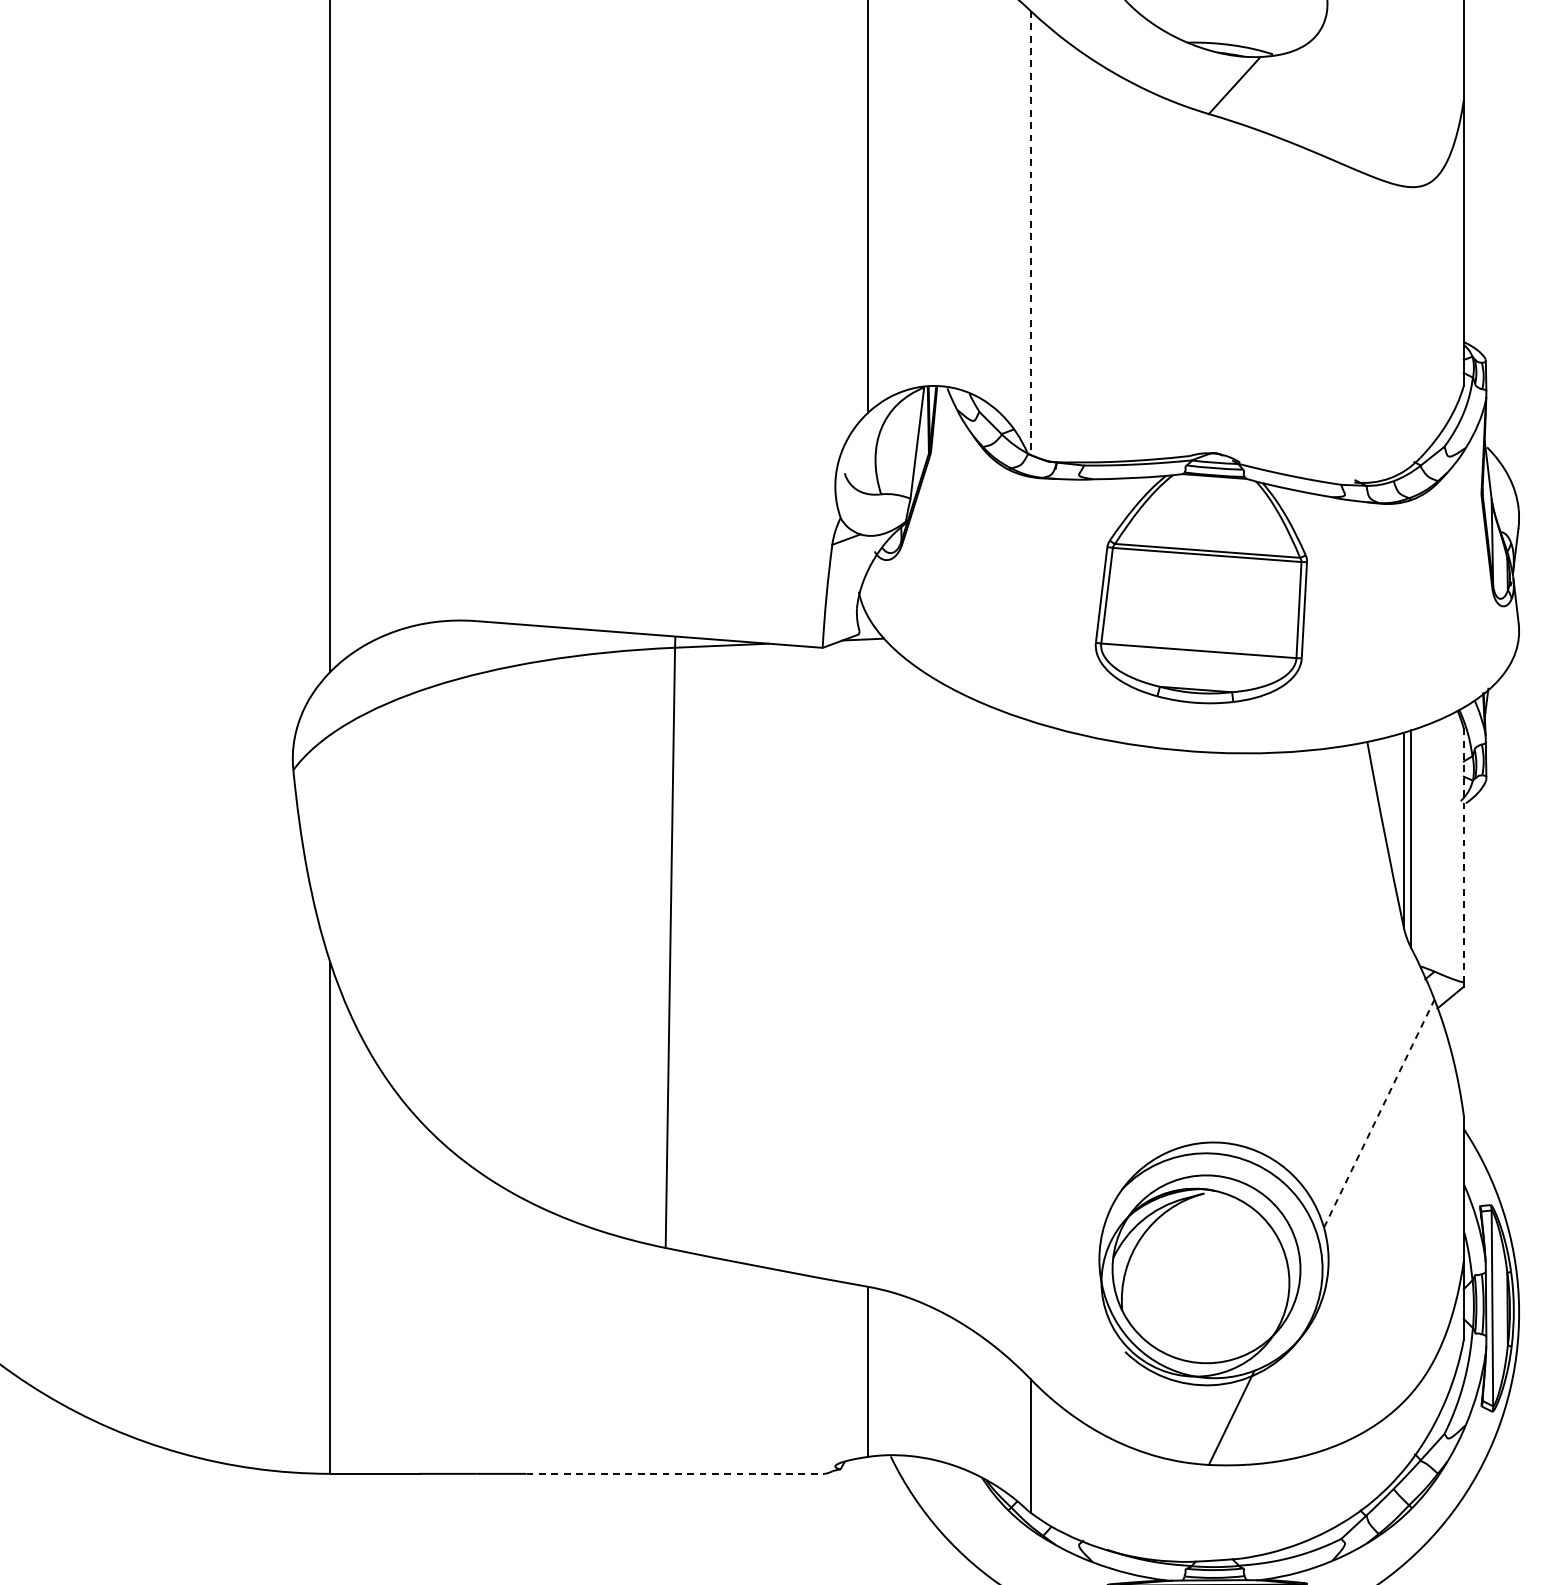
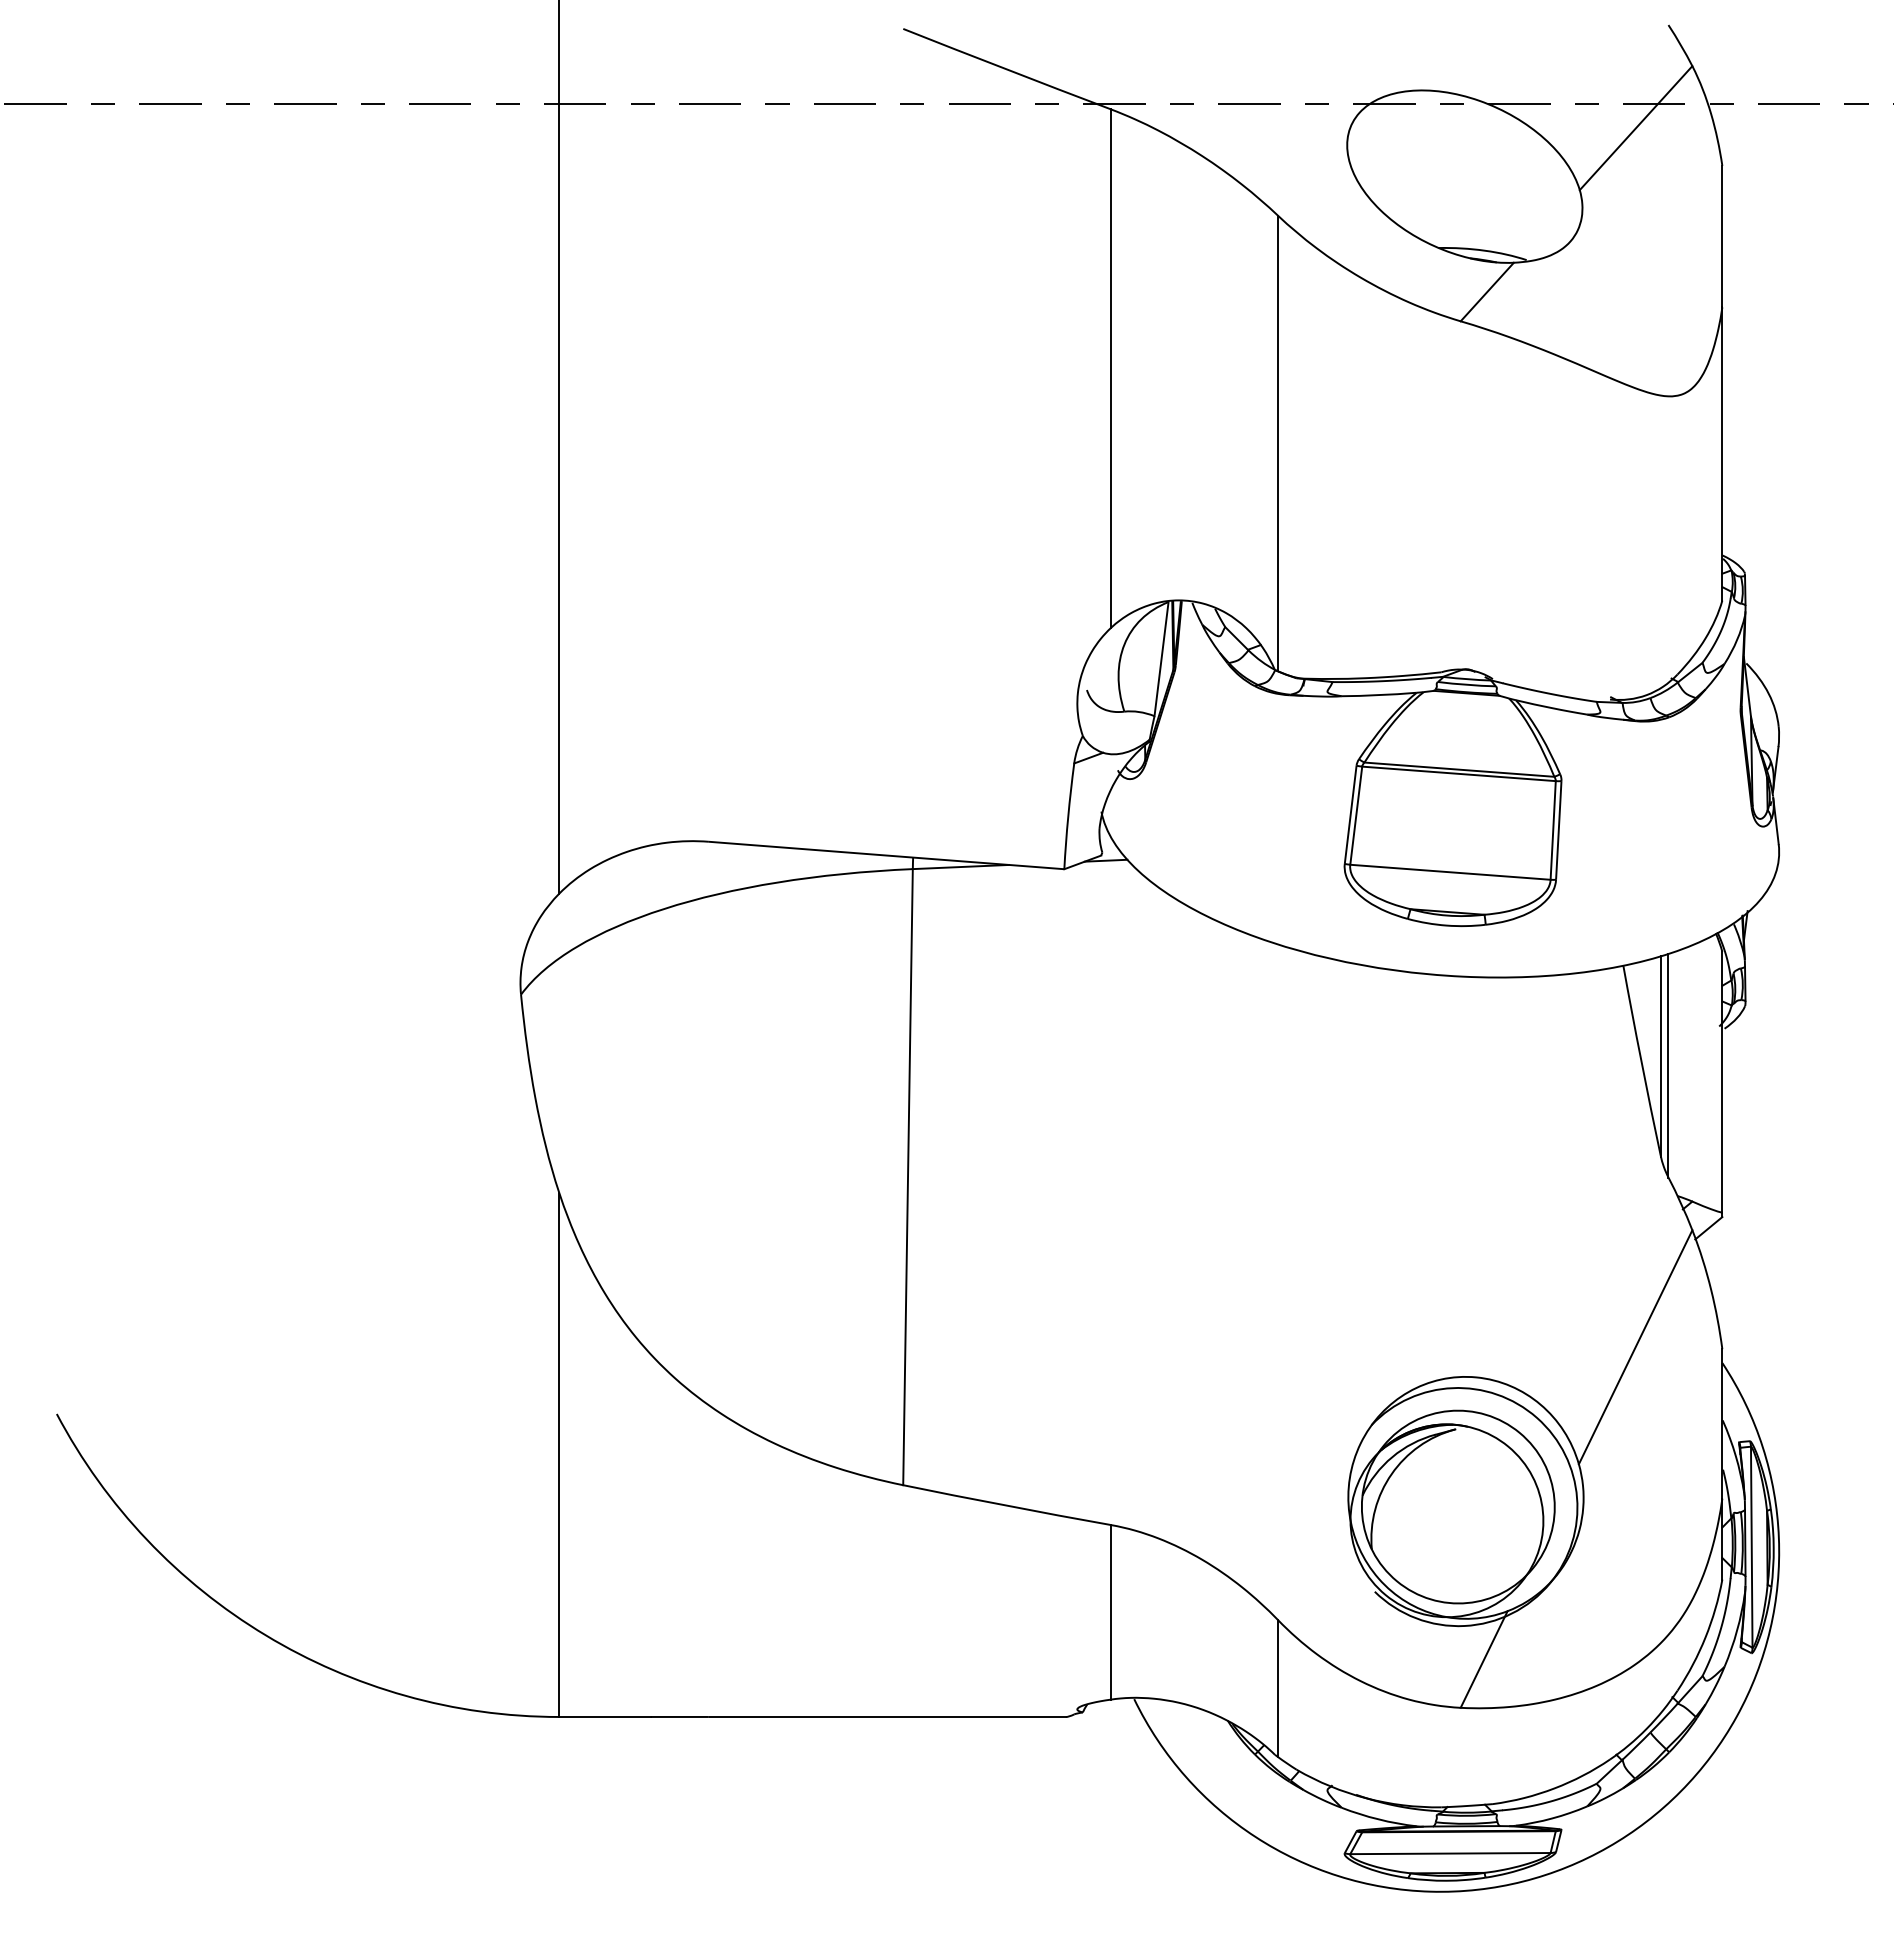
line: (1030, 233) -> (1277, 443), dashed -> solid
line: (1463, 855) -> (1722, 1082), dashed -> solid
line: (1379, 1112) -> (1635, 1346), dashed -> solid
line: (675, 1473) -> (913, 1716), dashed -> solid

